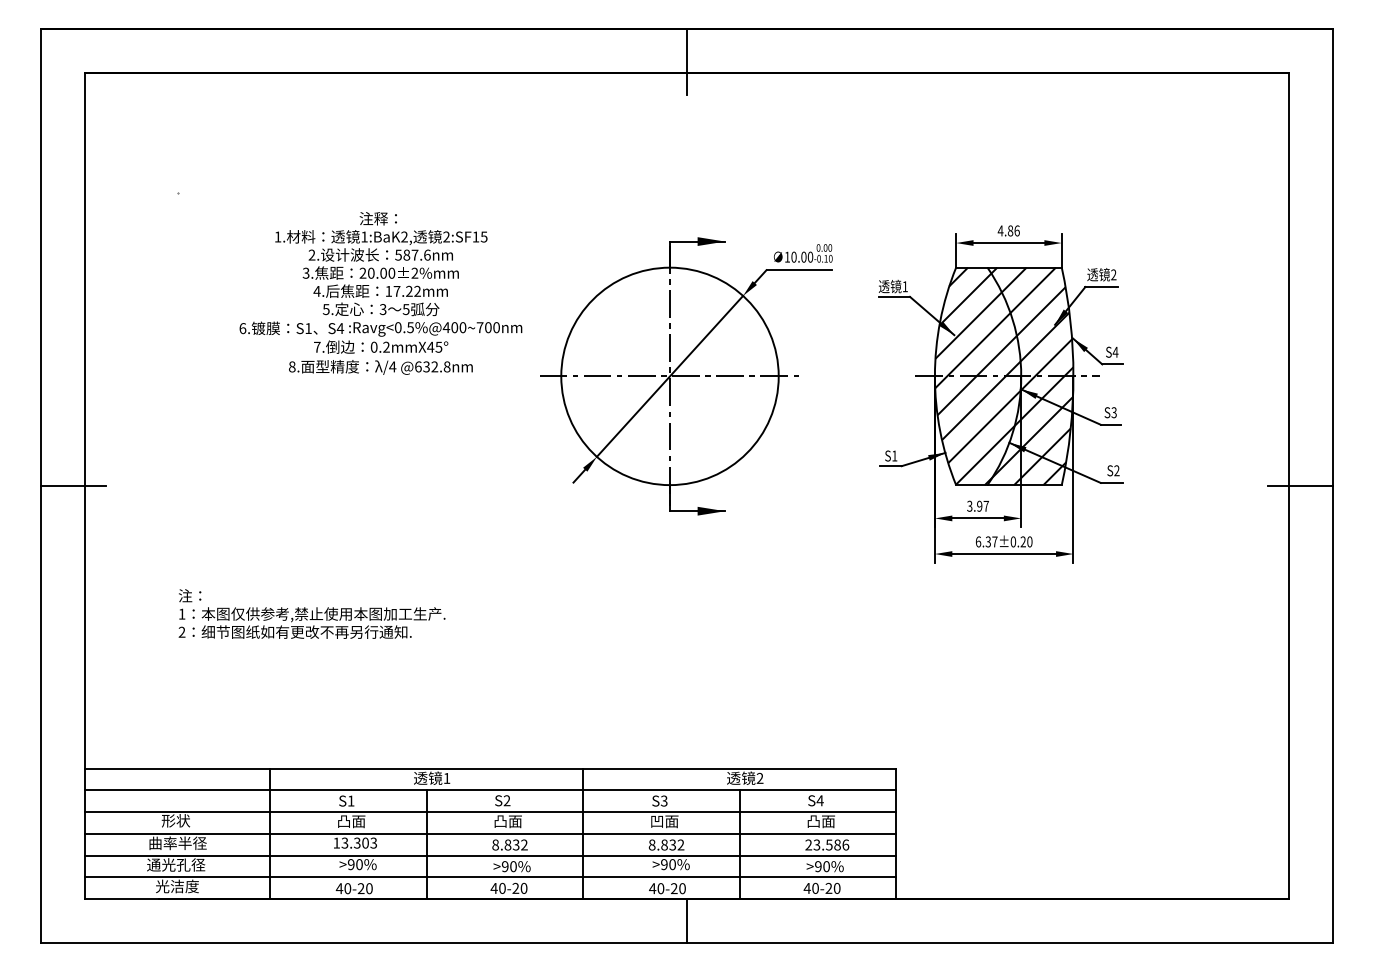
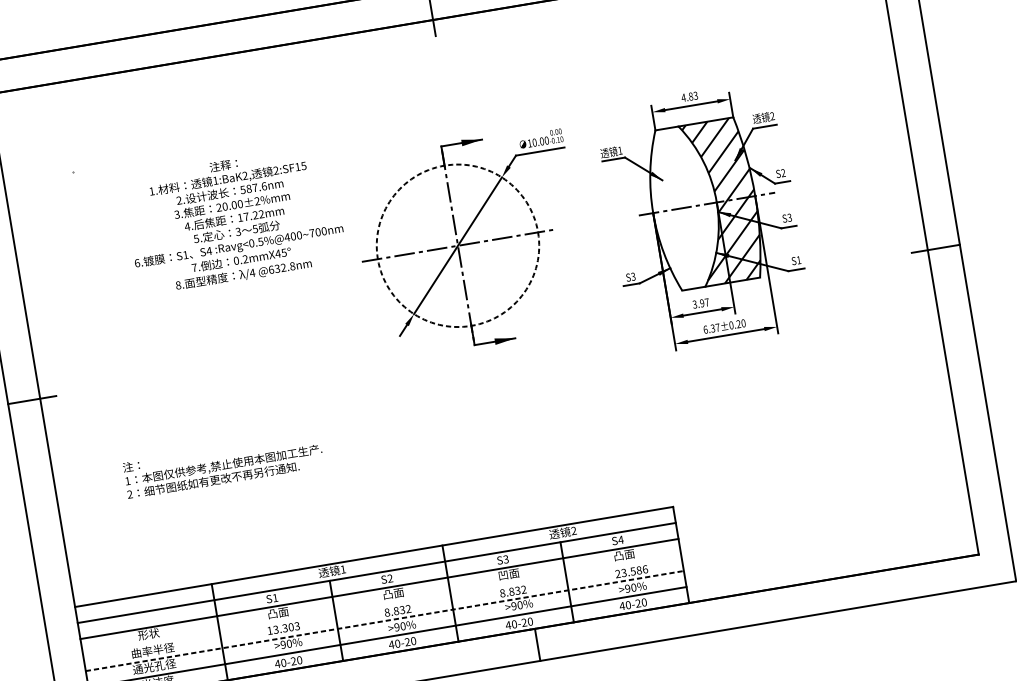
text: (1016, 230) -> (695, 95), 4.86 -> 4.83
text: (1115, 351) -> (783, 172), S4 -> S2
circle: (669, 376) -> (457, 245), solid -> dashed
hatch: (977, 376) -> (684, 207), removed
text: (894, 455) -> (633, 276), S1 -> S3
text: (1116, 470) -> (798, 260), S2 -> S1
line: (490, 833) -> (382, 604), removed
line: (490, 855) -> (384, 620), solid -> dashed

